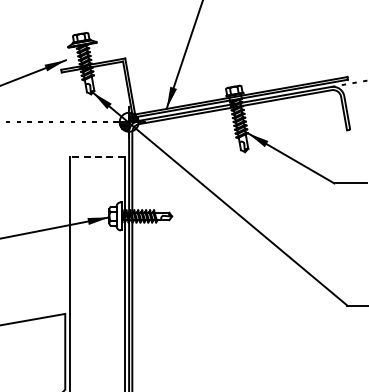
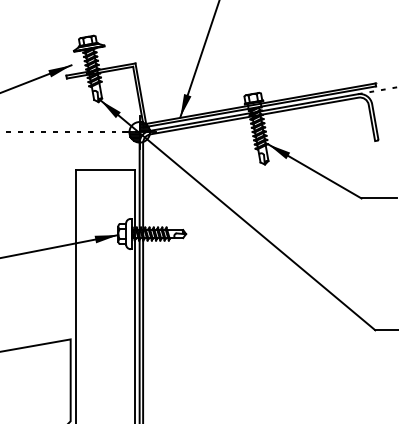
line: (96, 157) -> (104, 170), dashed -> solid

